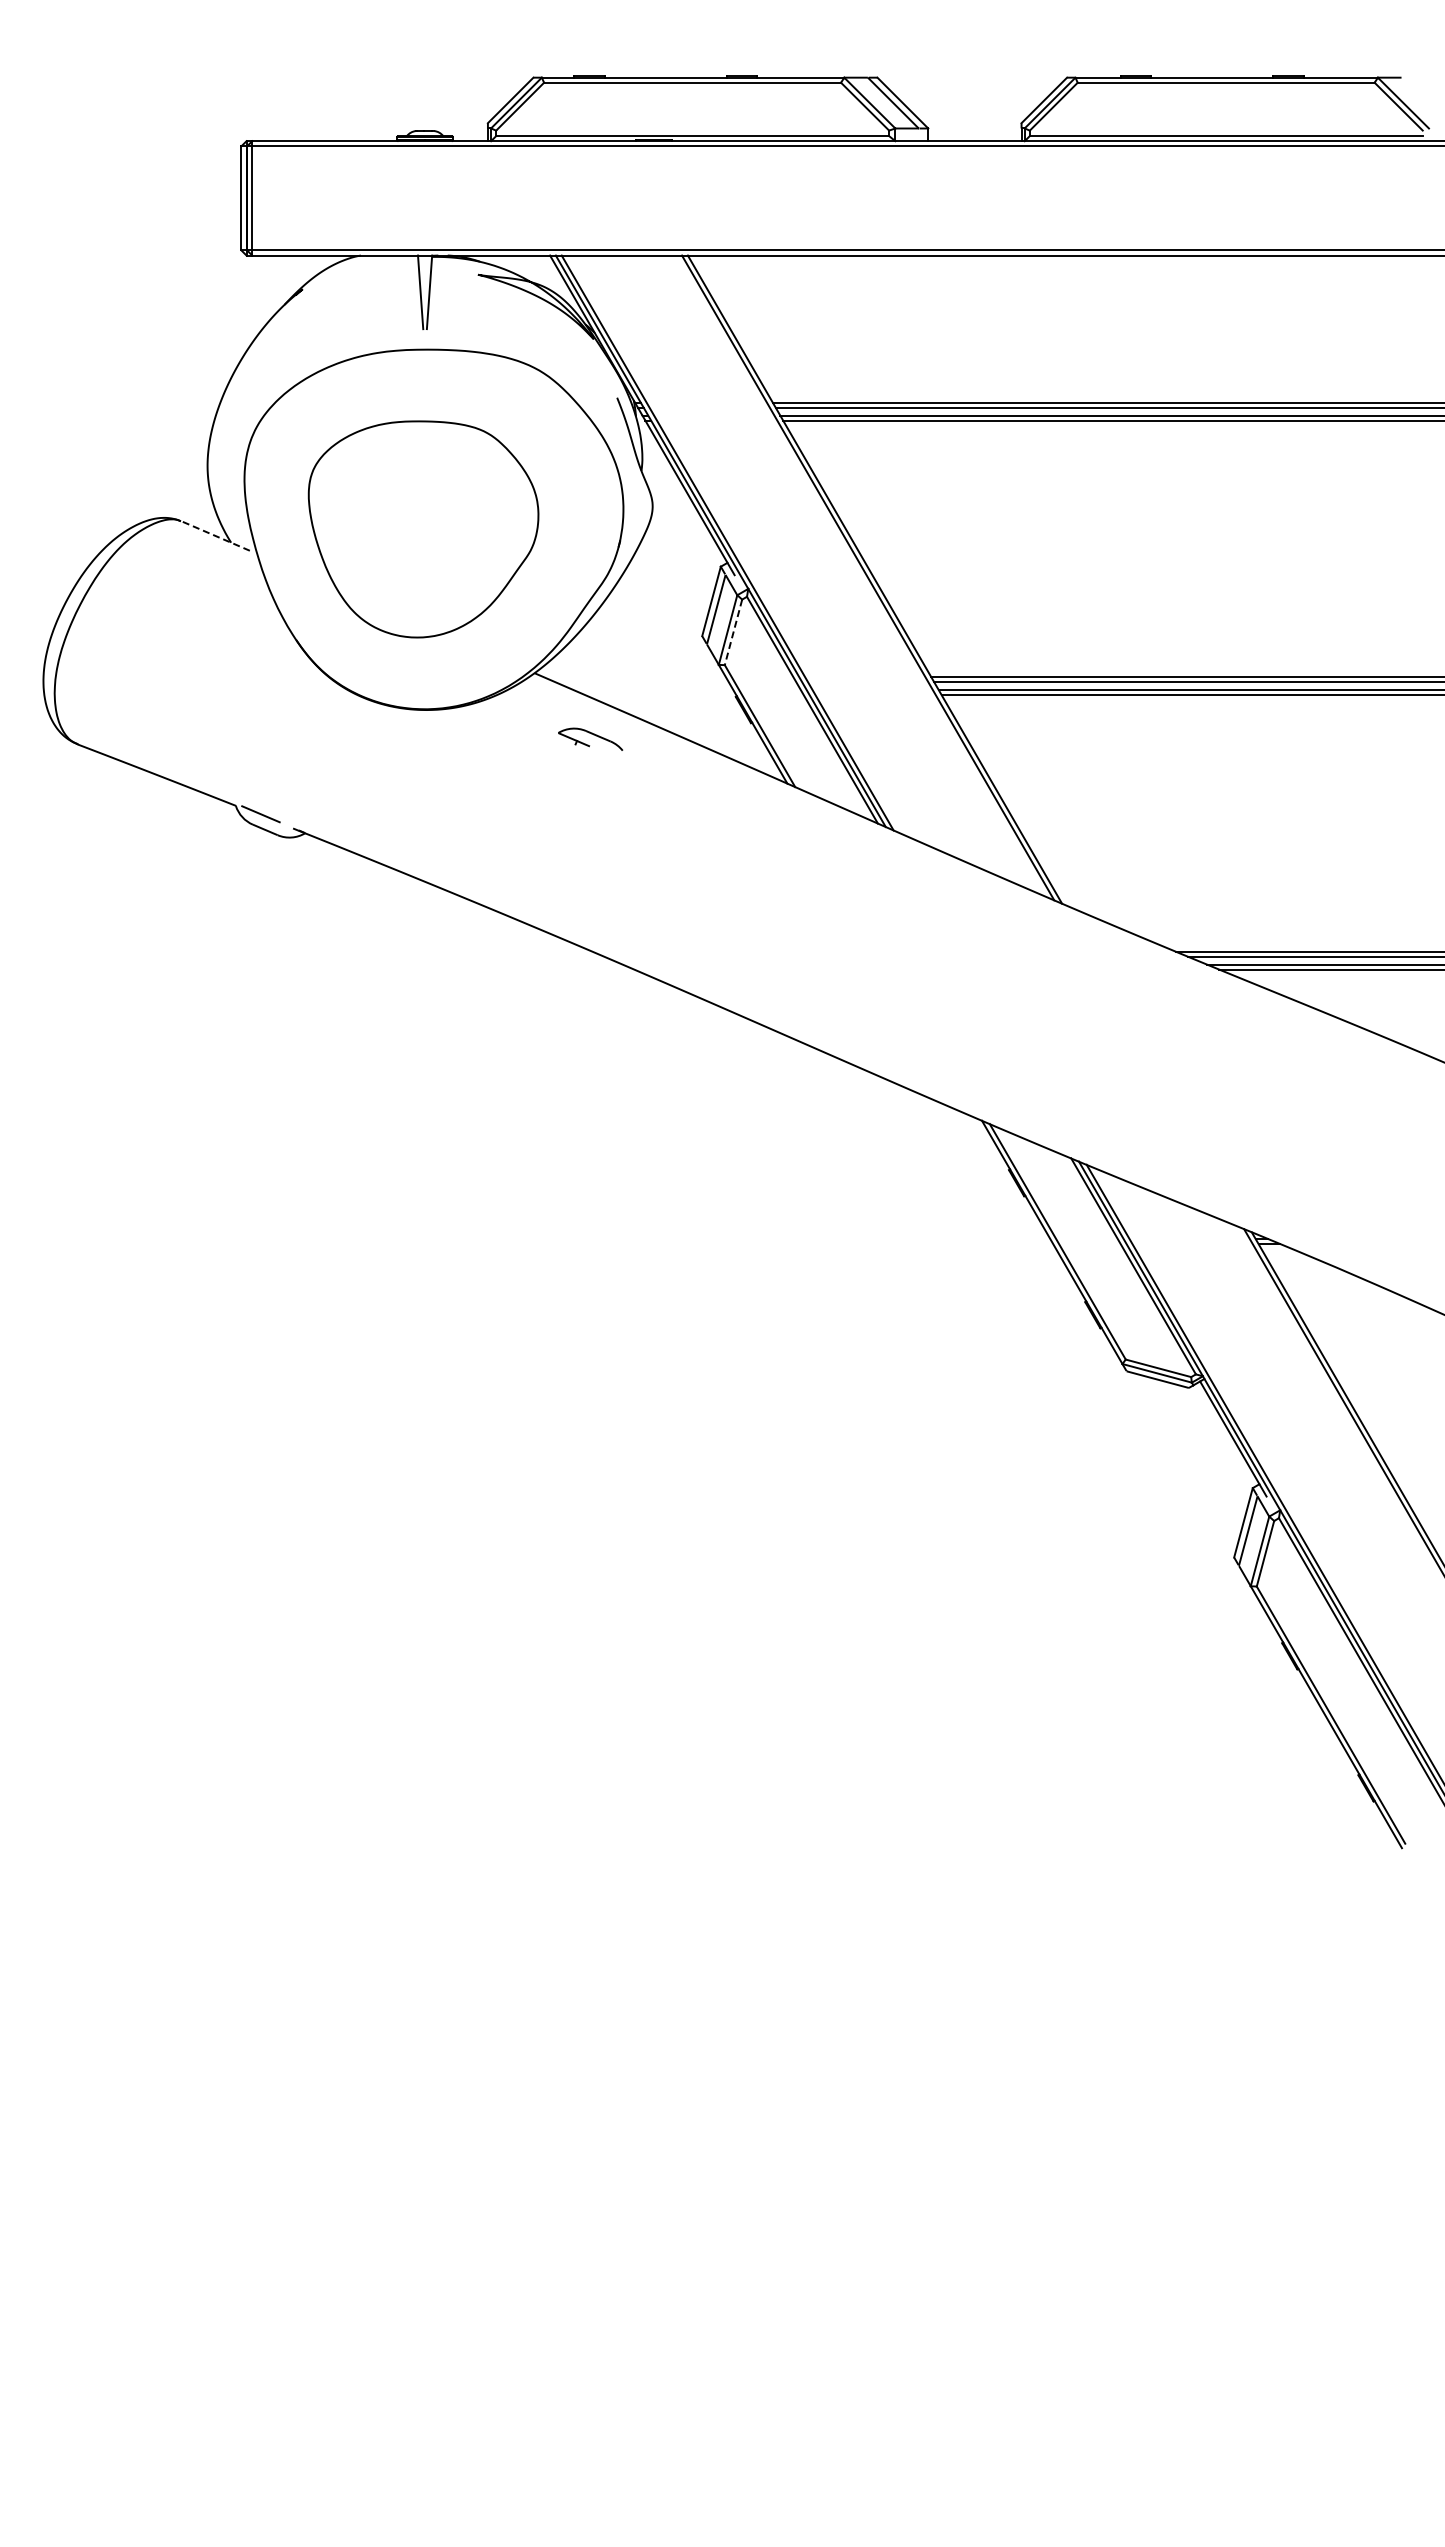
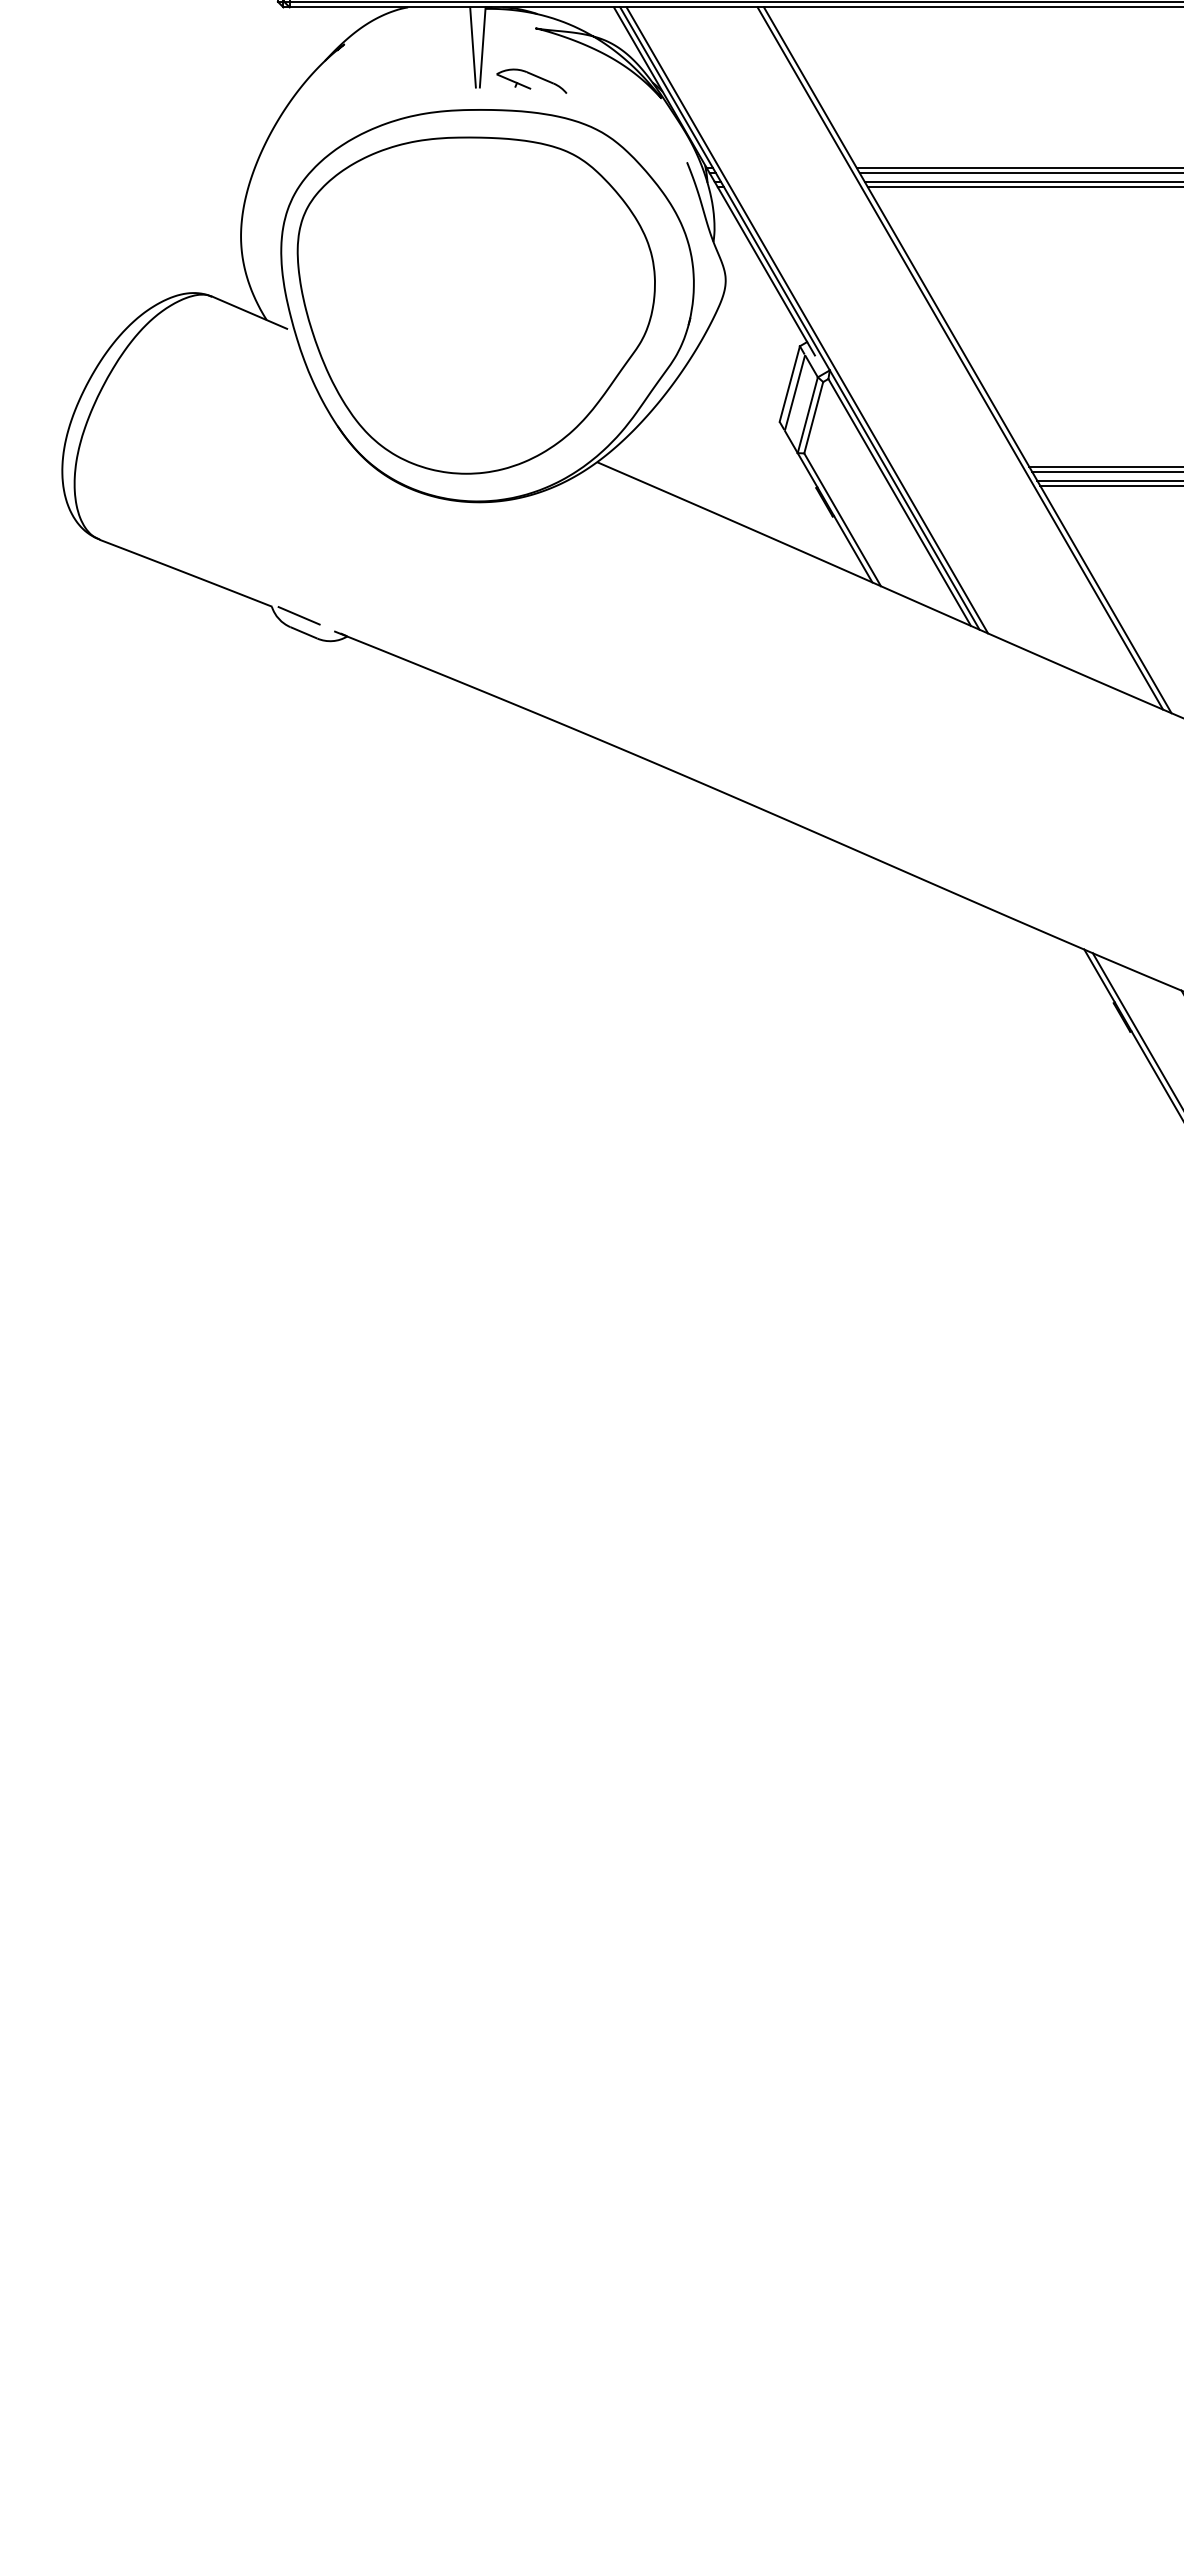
part: (423, 529) -> (476, 305), size x1.43
line: (215, 535) -> (249, 312), dashed -> solid
line: (733, 632) -> (813, 417), dashed -> solid
part: (590, 738) -> (531, 80), moved

